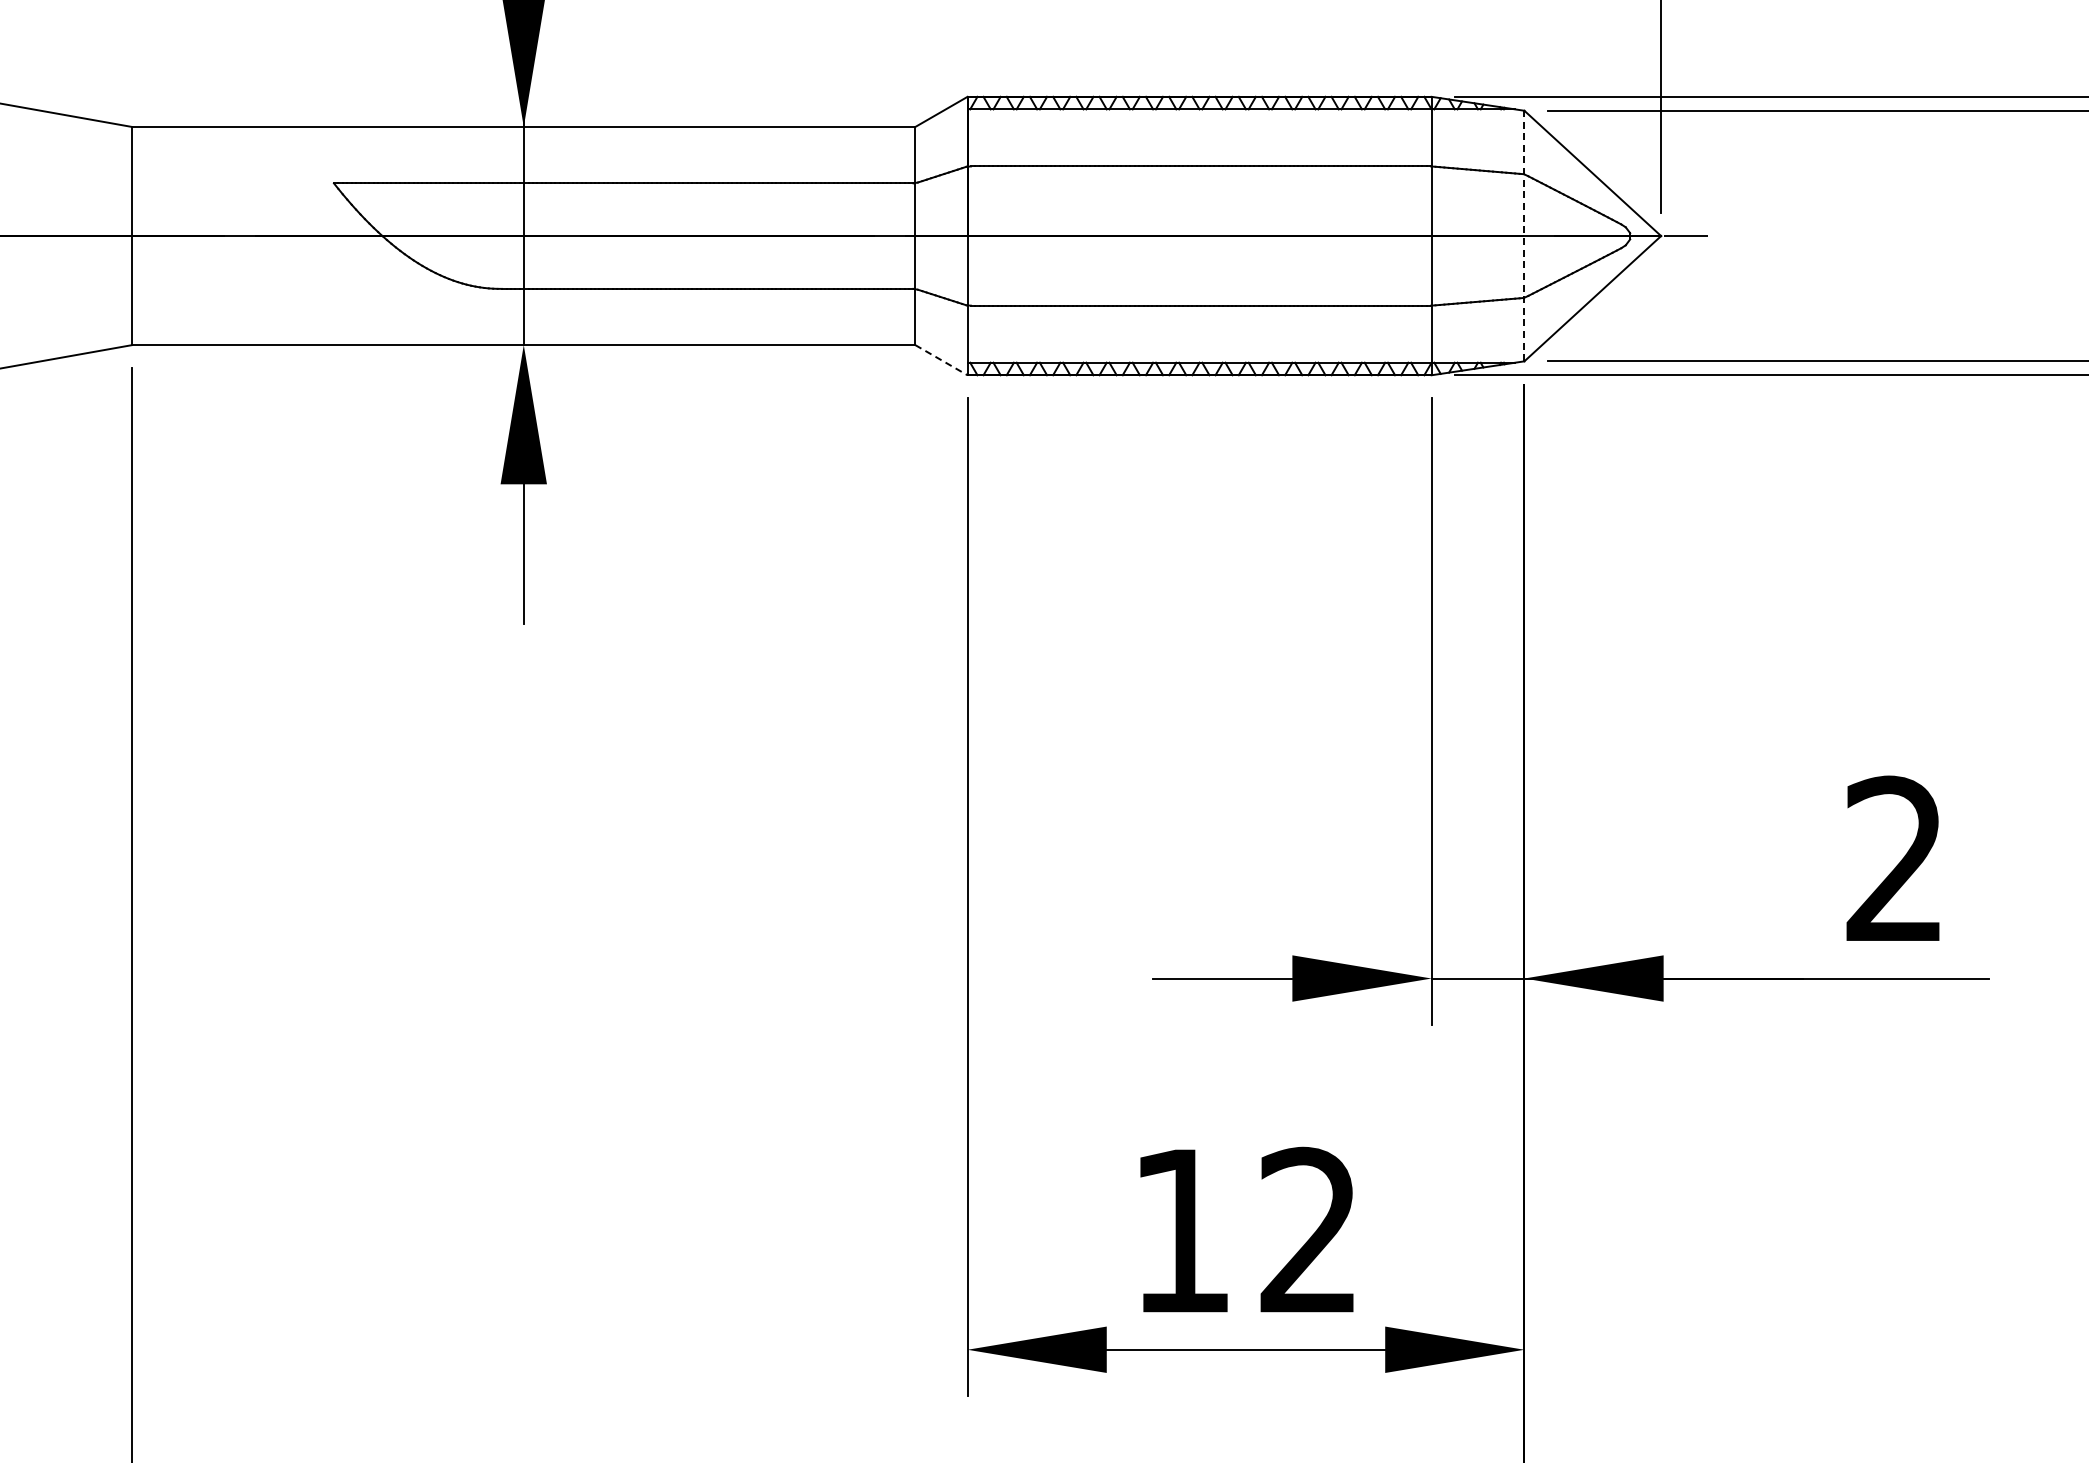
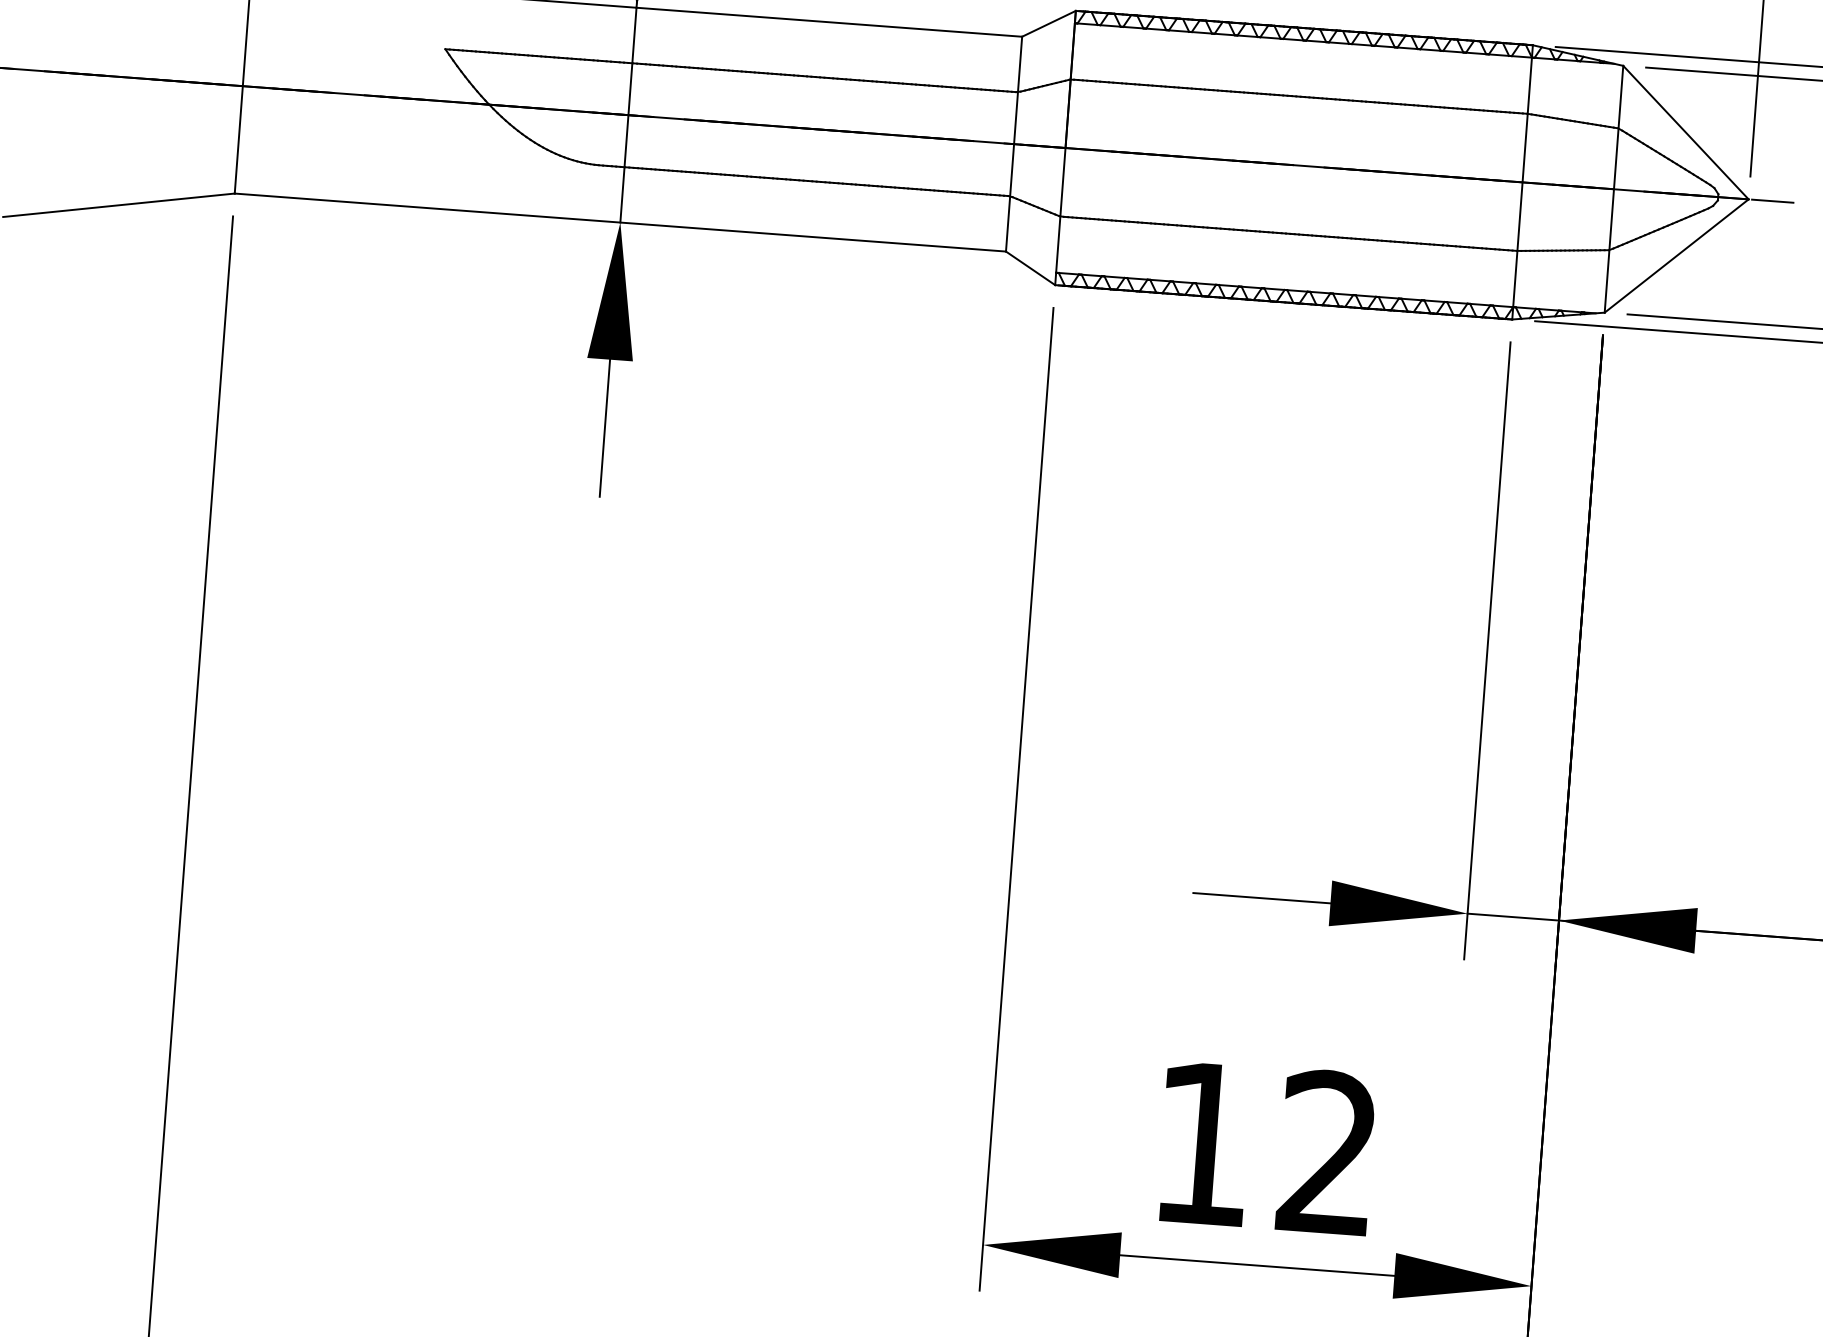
line: (1524, 235) -> (1614, 188), dashed -> solid
line: (941, 360) -> (1030, 268), dashed -> solid

